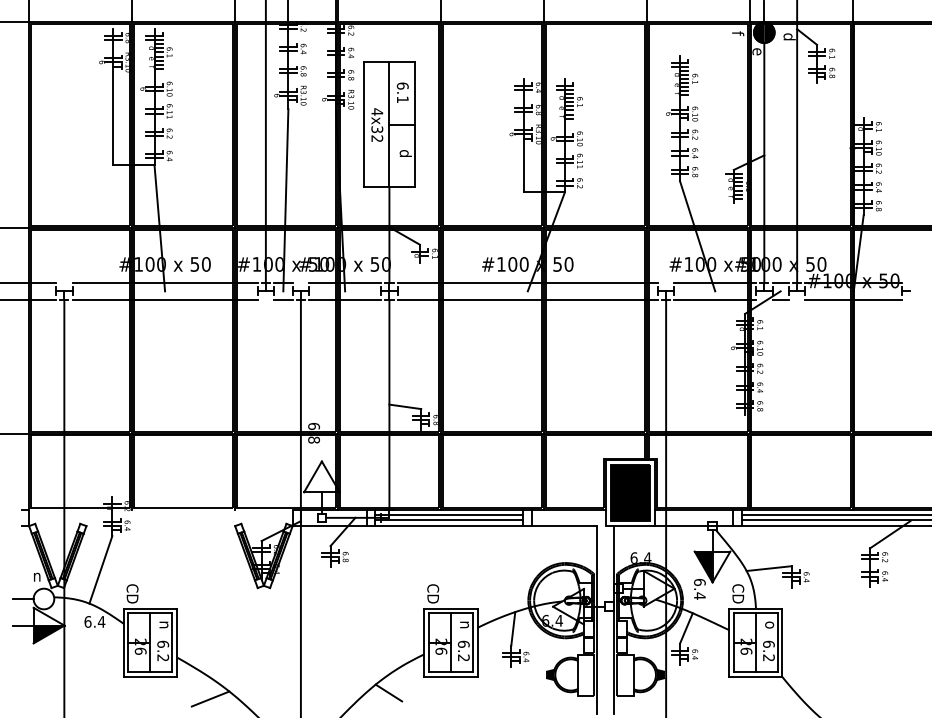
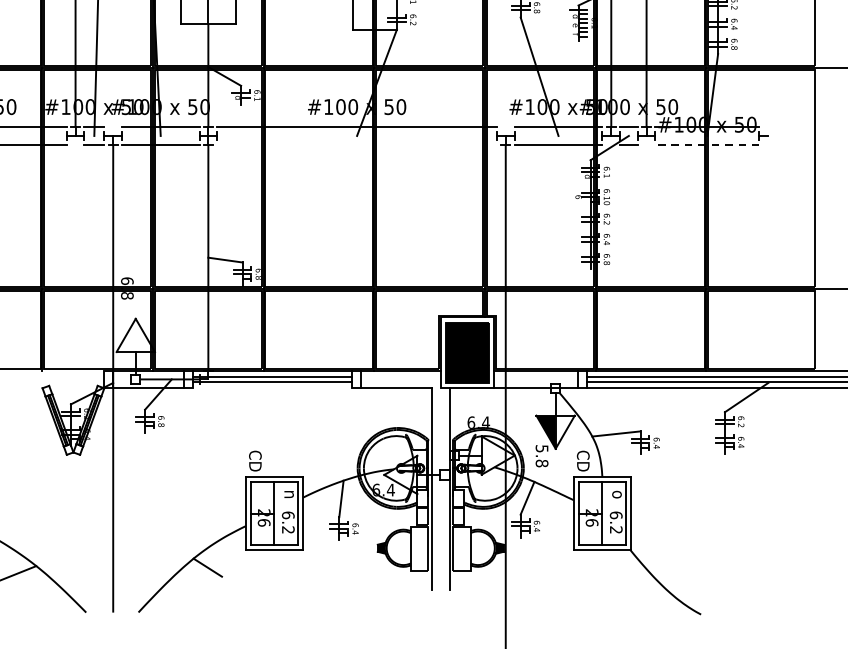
line: (527, 299) -> (356, 144), removed
line: (853, 299) -> (707, 144), solid -> dashed
line: (449, 526) -> (272, 388), removed
text: (699, 589) -> (541, 456), 6.4 -> 5.8

